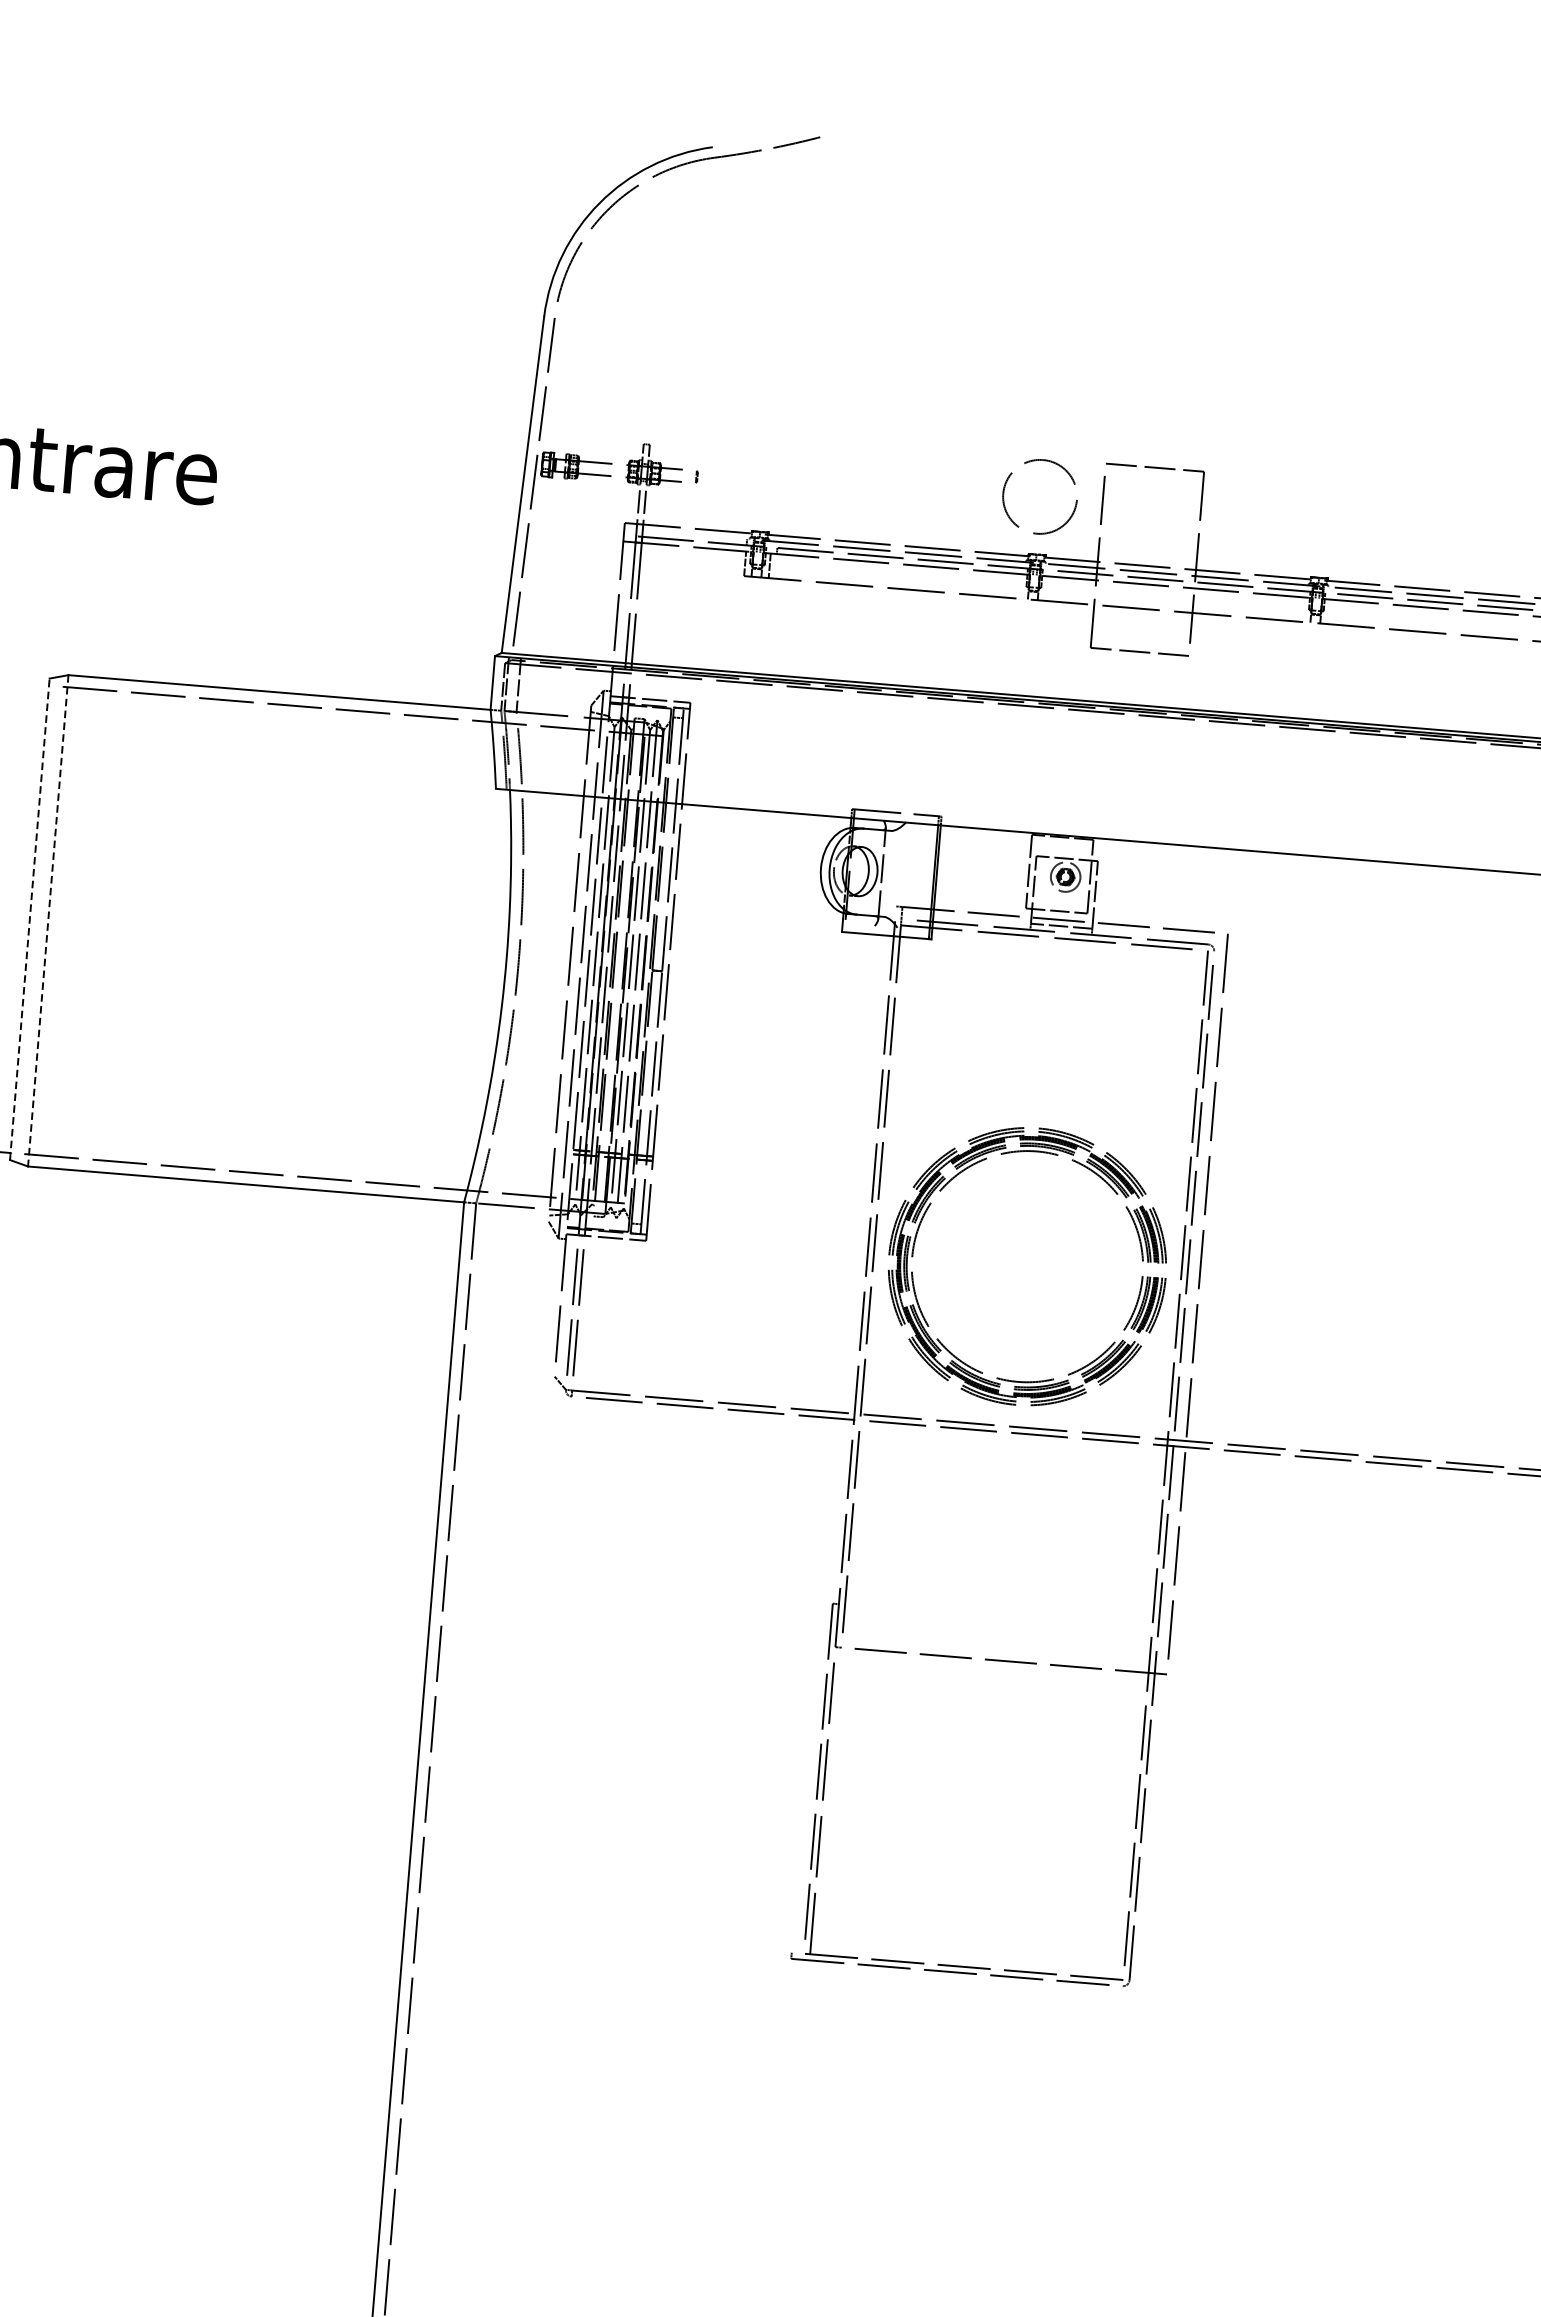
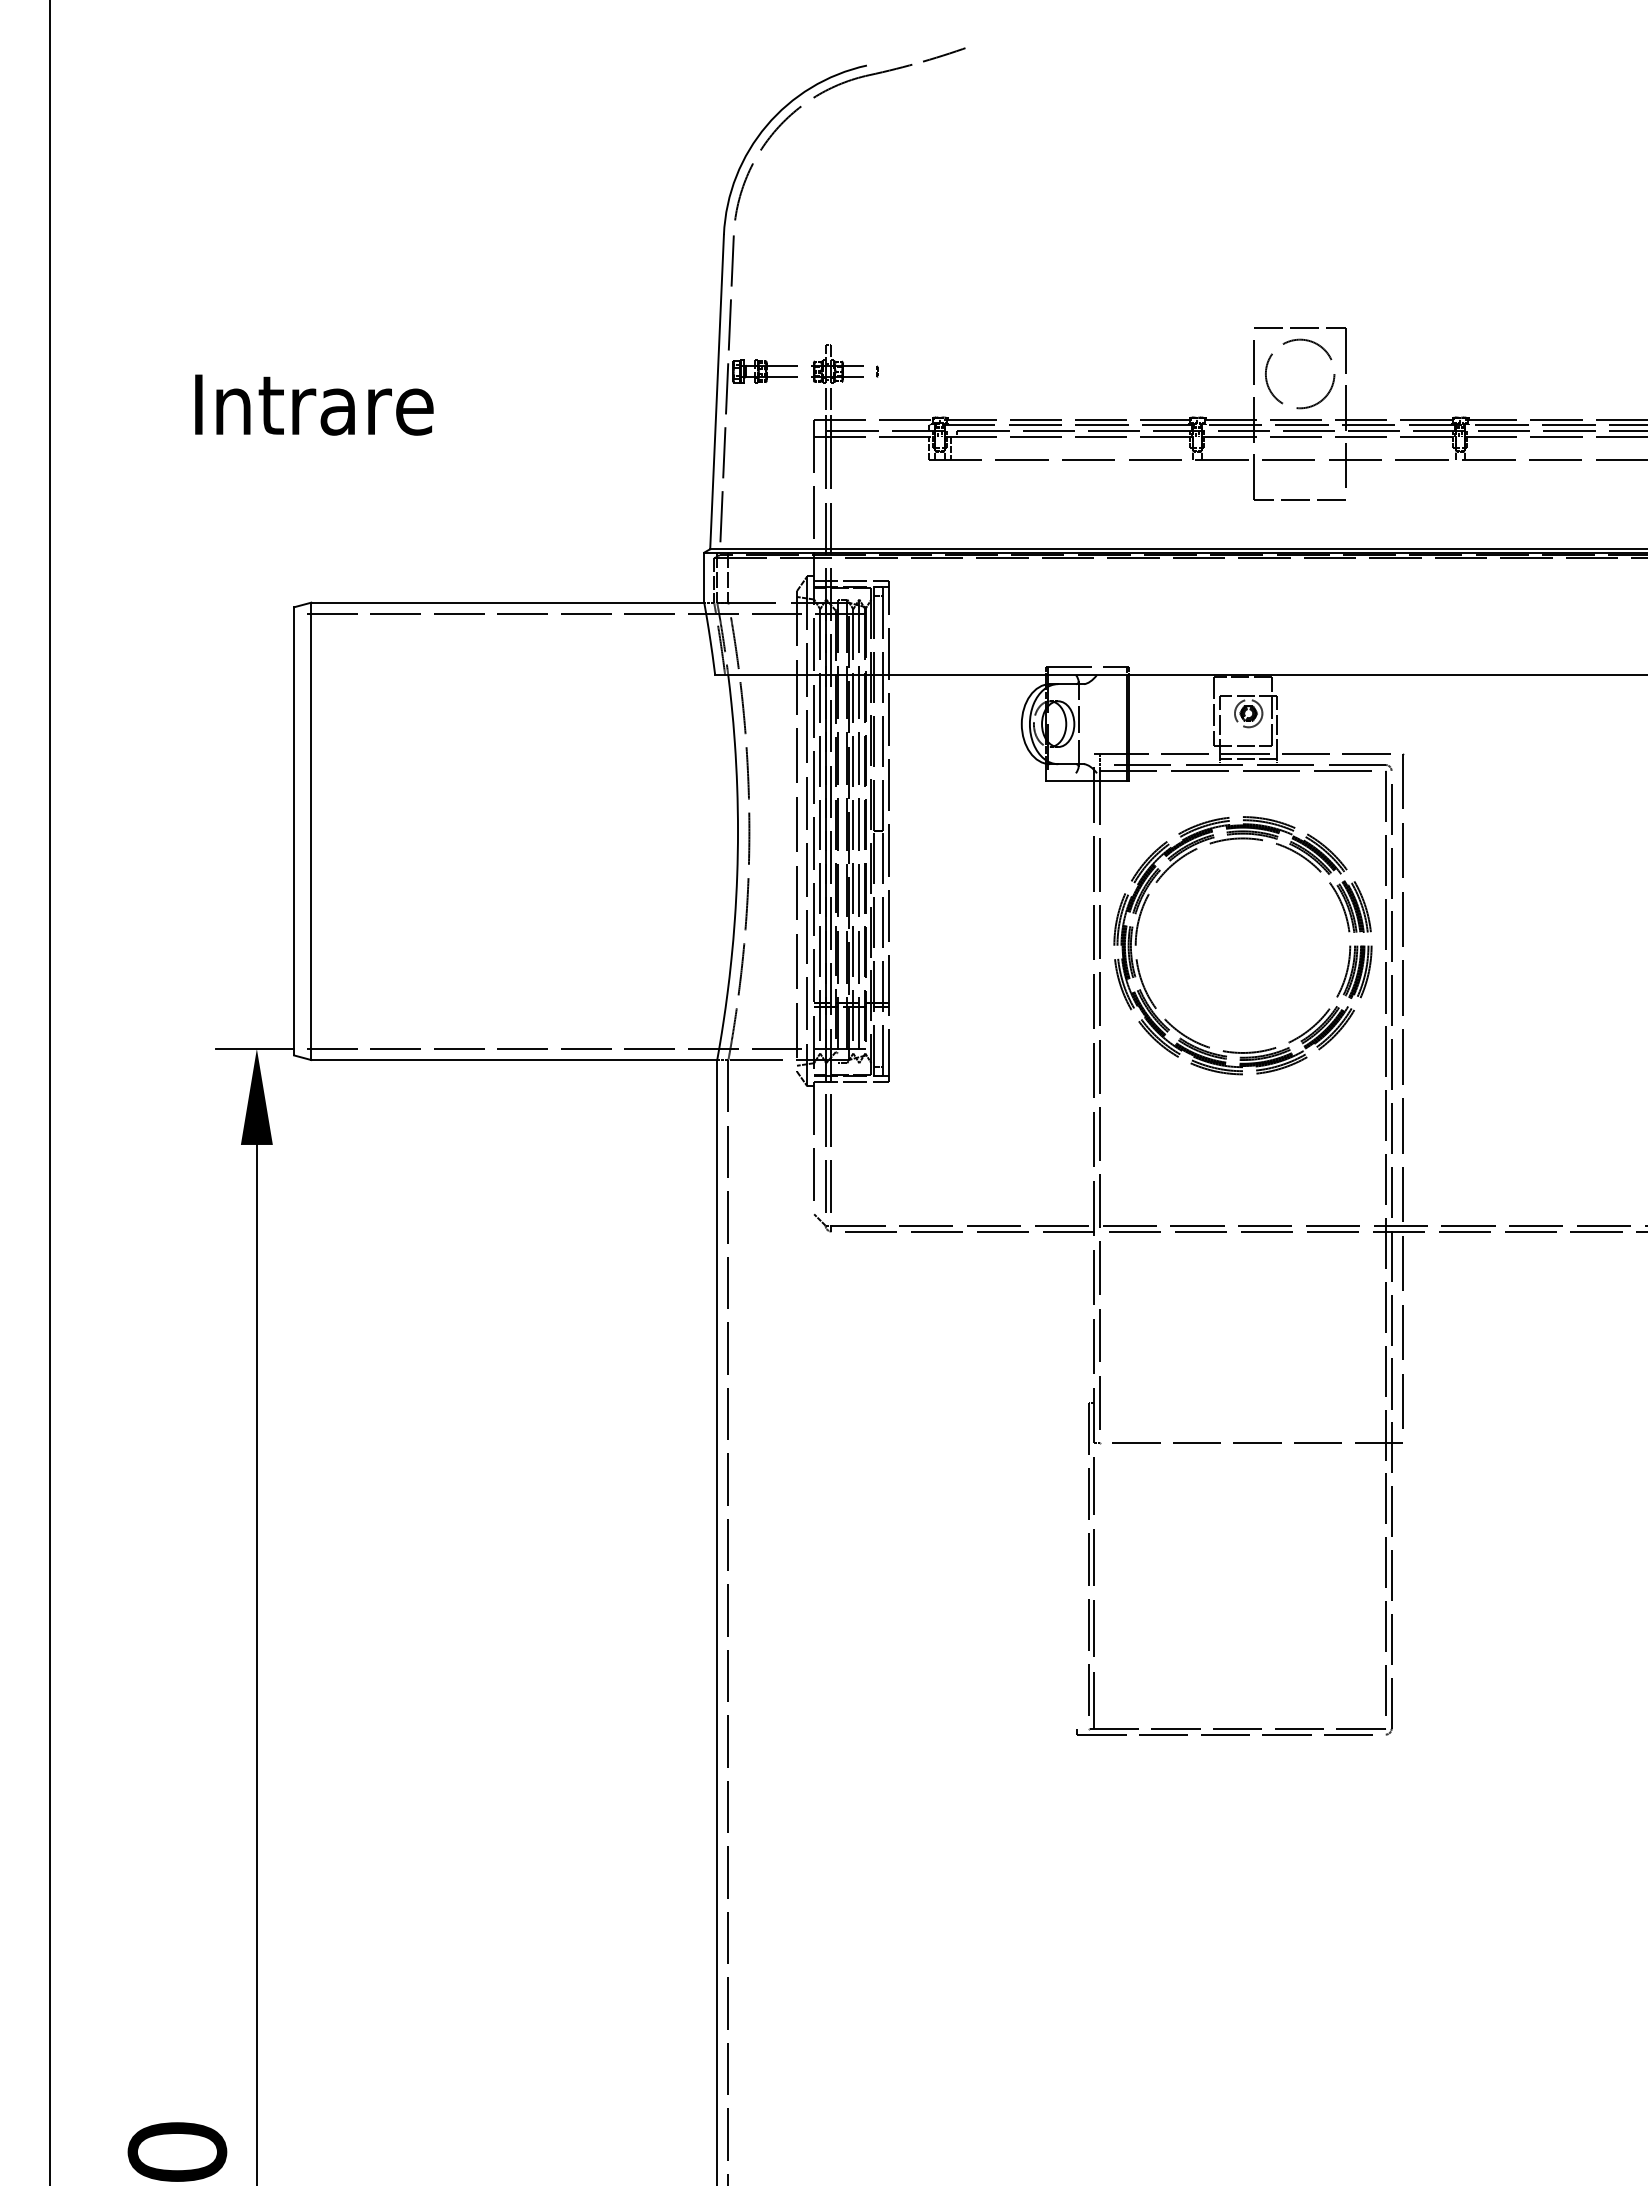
circle: (1040, 496) -> (1300, 373), moved
line: (30, 918) -> (294, 830), dashed -> solid
line: (48, 920) -> (311, 831), dashed -> solid
part: (943, 1189) -> (1159, 880), moved

